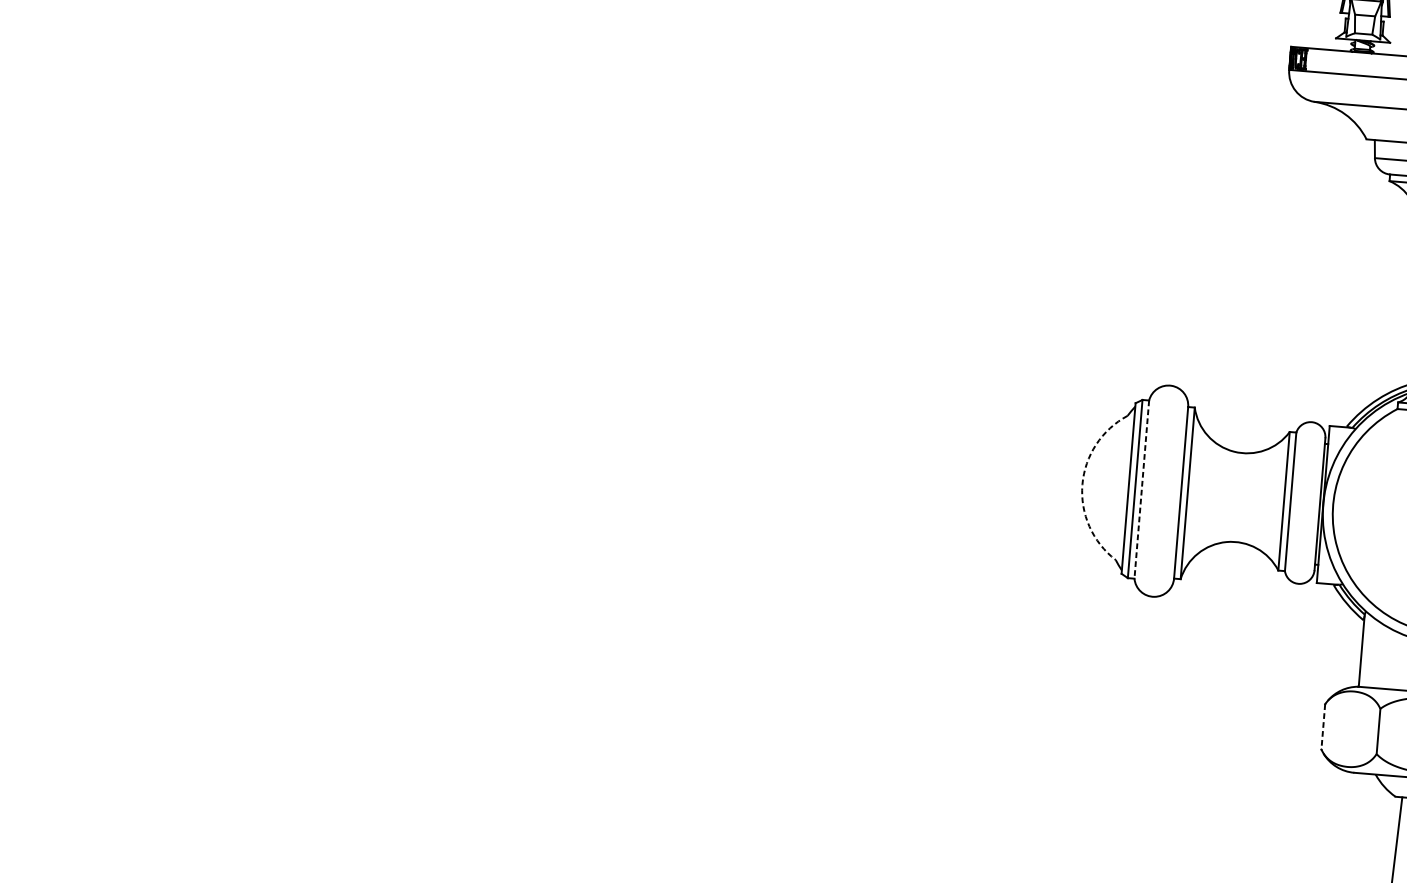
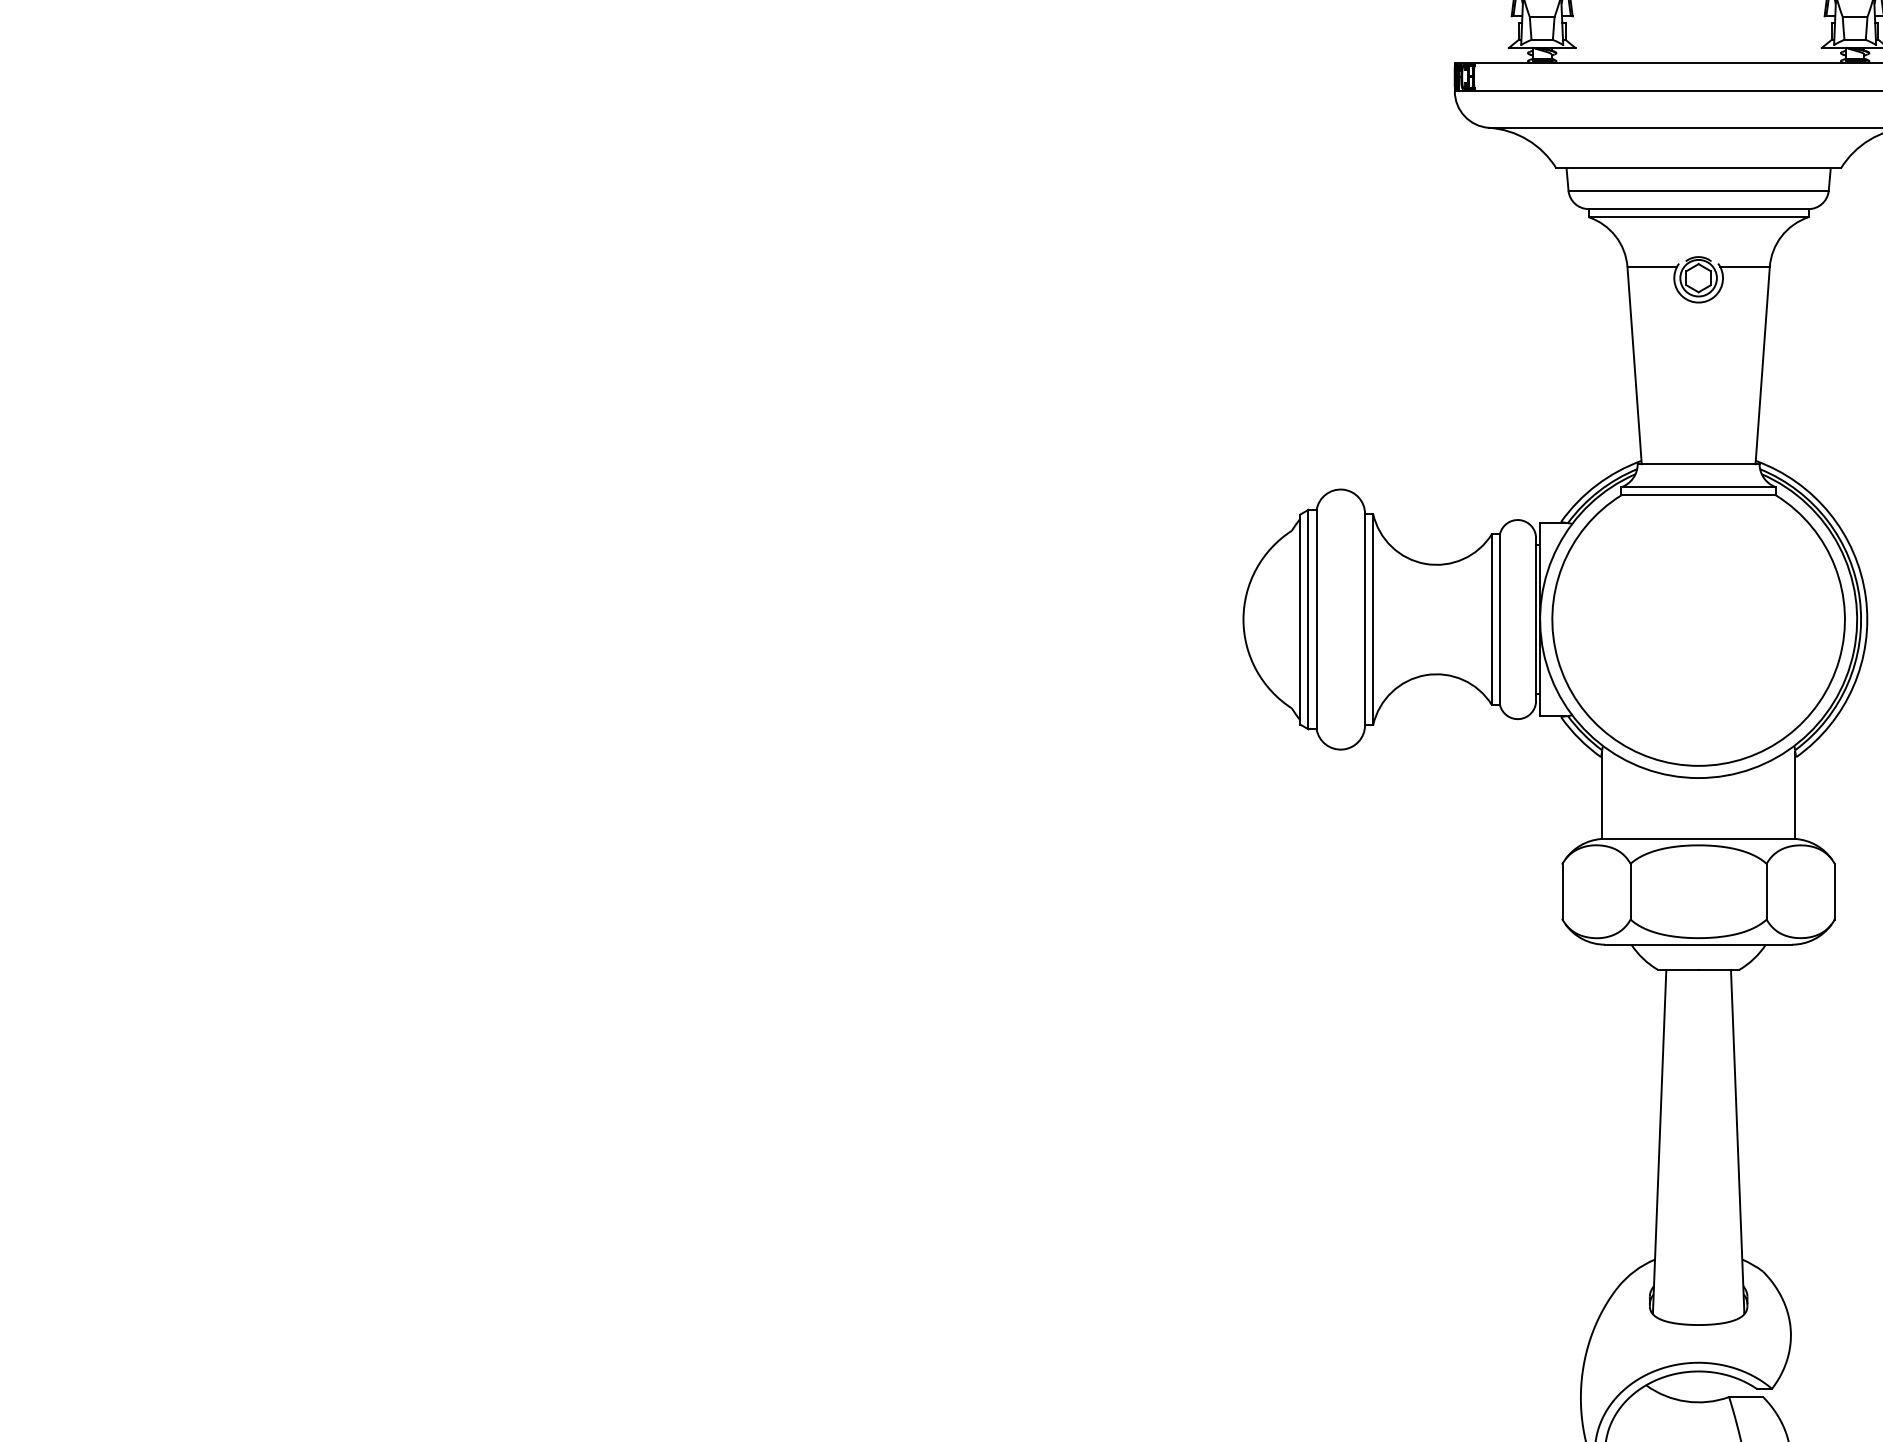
arc: (1082, 484) -> (1243, 619), dashed -> solid
line: (1141, 489) -> (1316, 619), dashed -> solid
line: (1323, 726) -> (1562, 891), dashed -> solid

